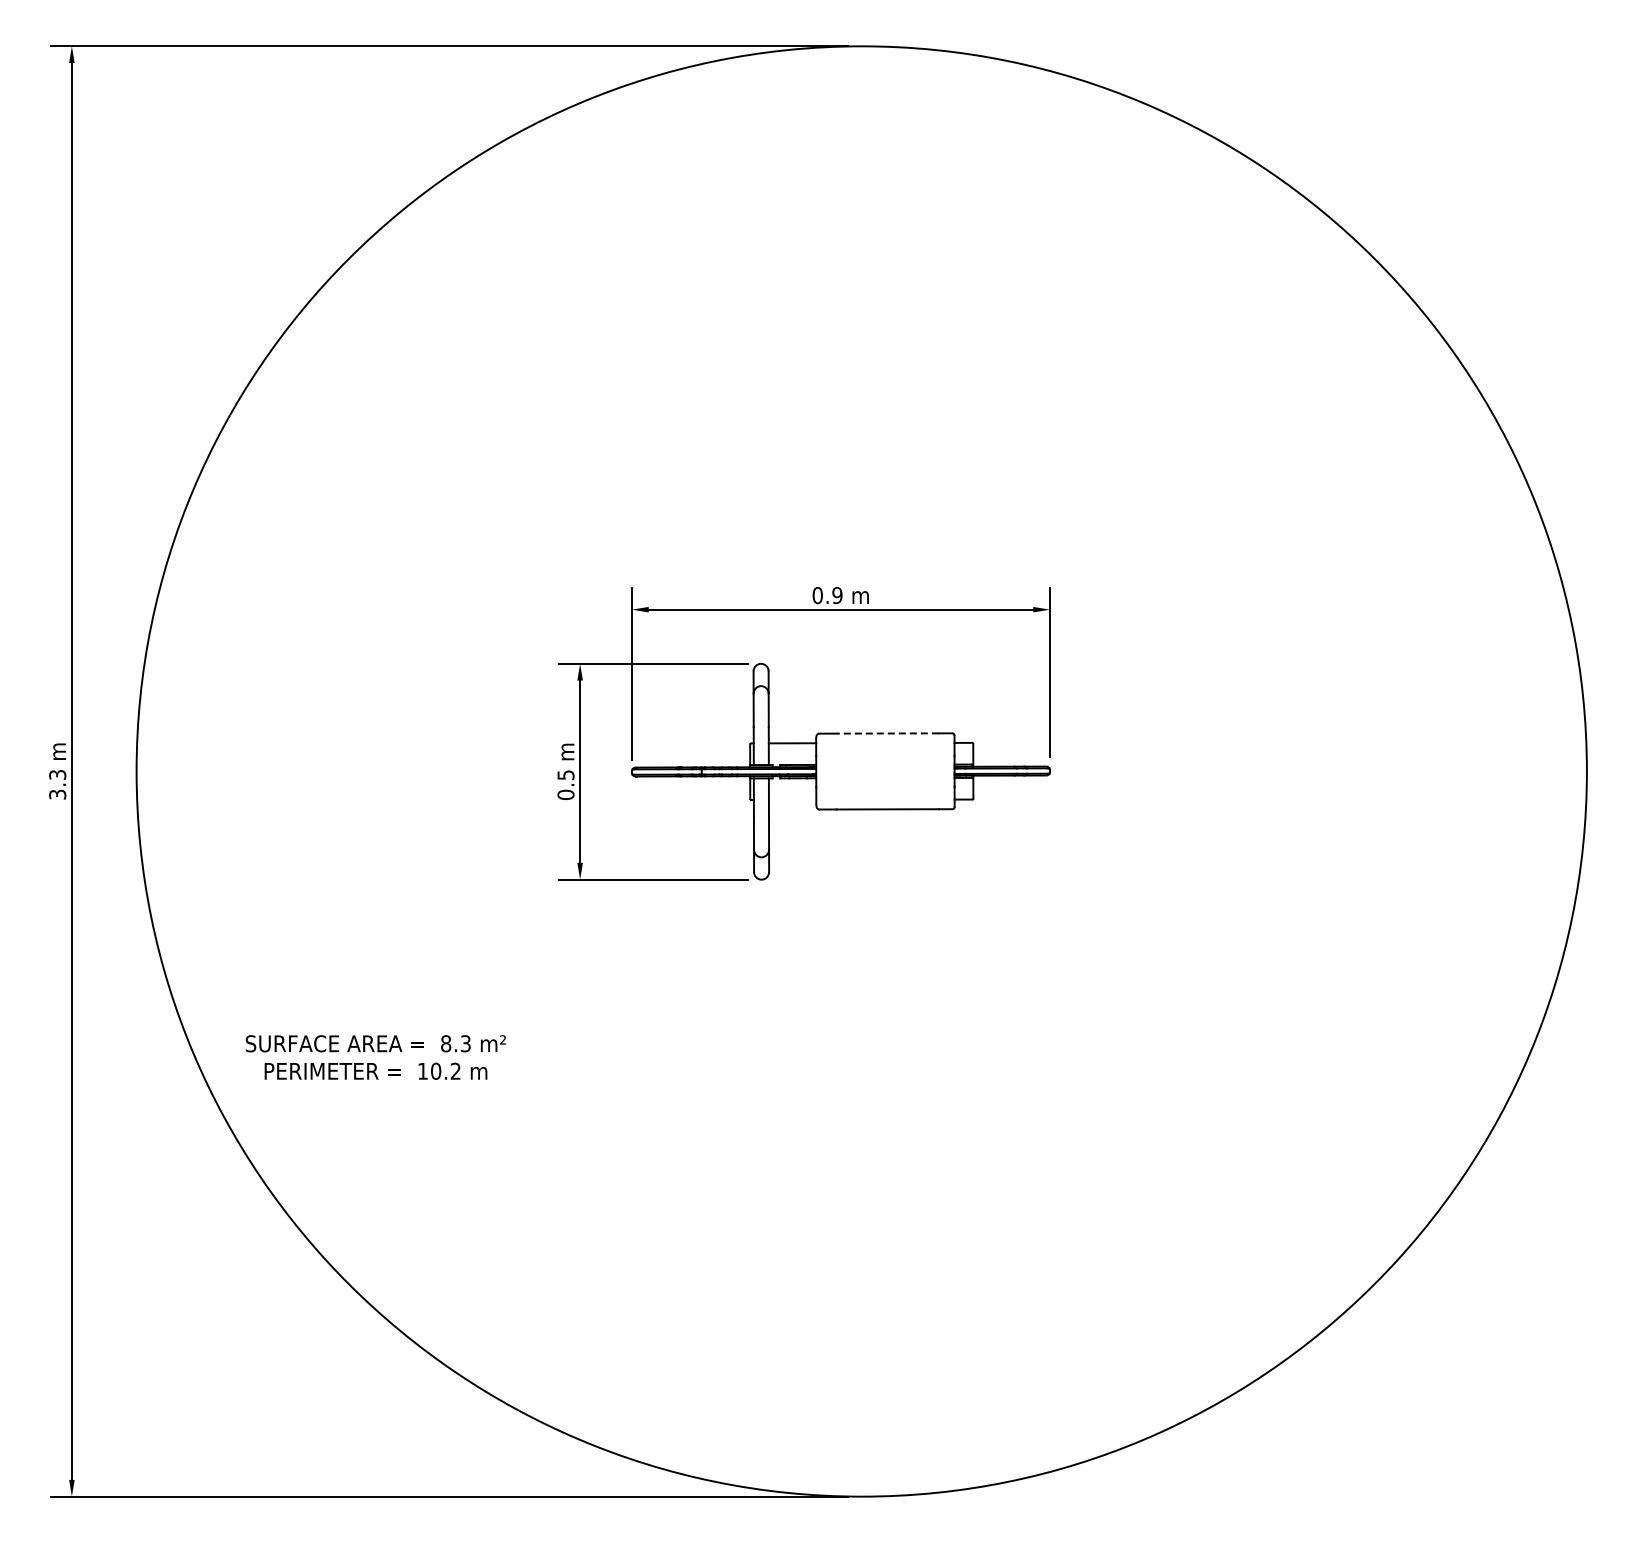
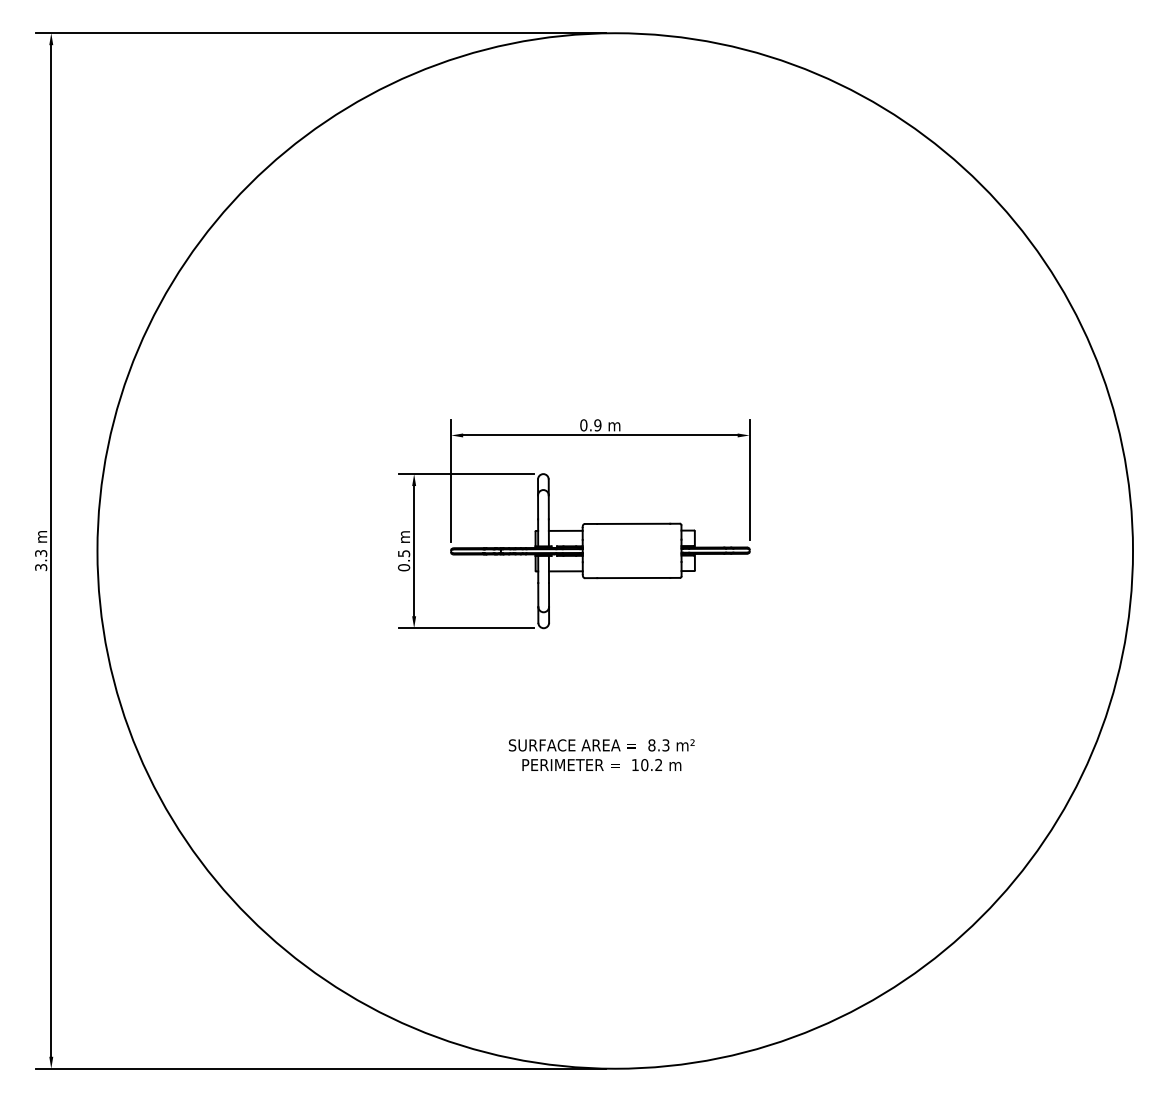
line: (887, 733) -> (633, 523), dashed -> solid
line: (792, 799) -> (565, 570), added
text: (375, 1057) -> (601, 755), moved

